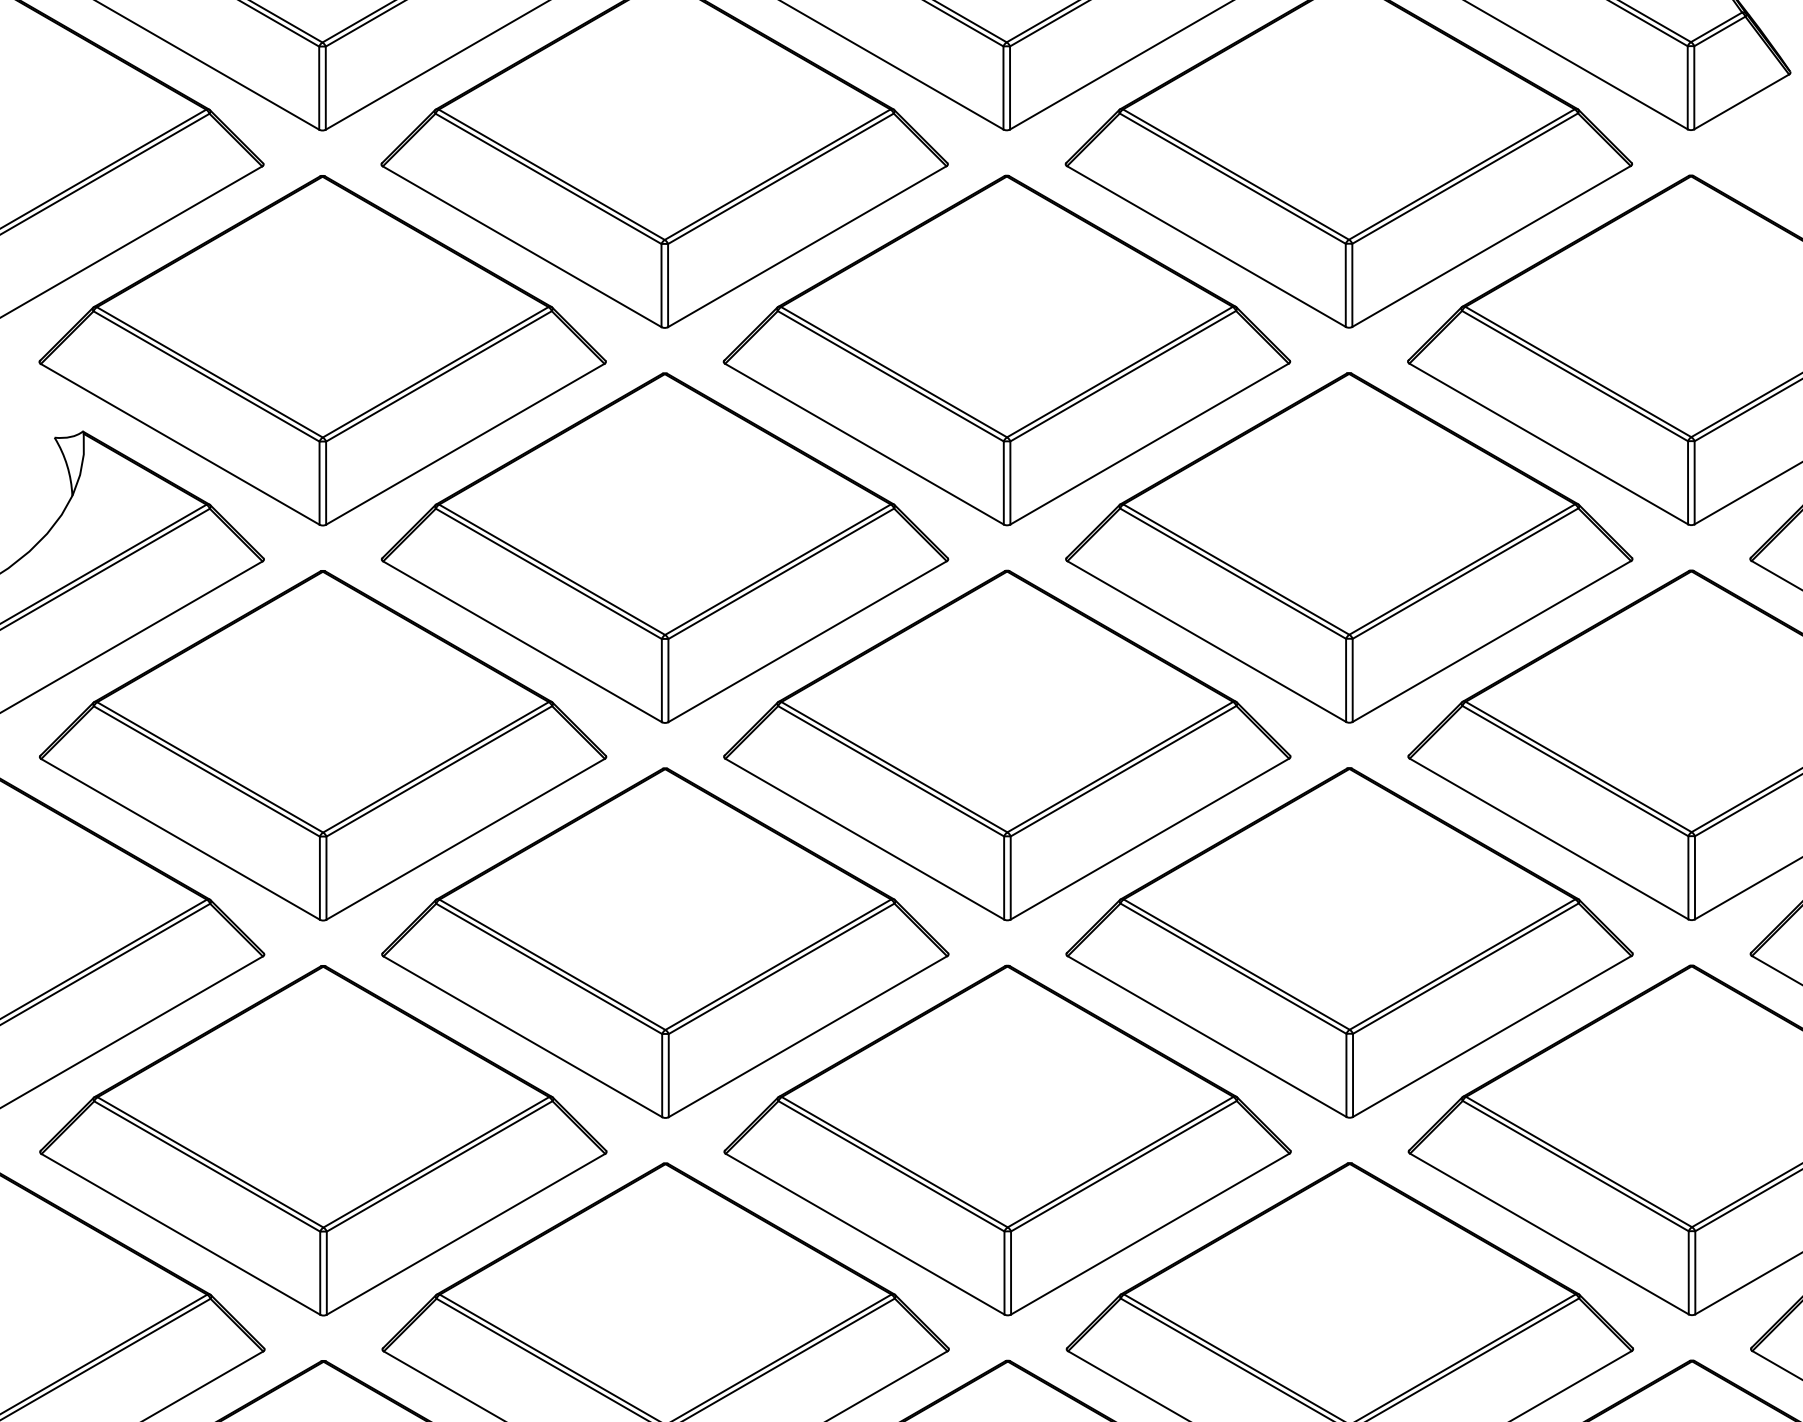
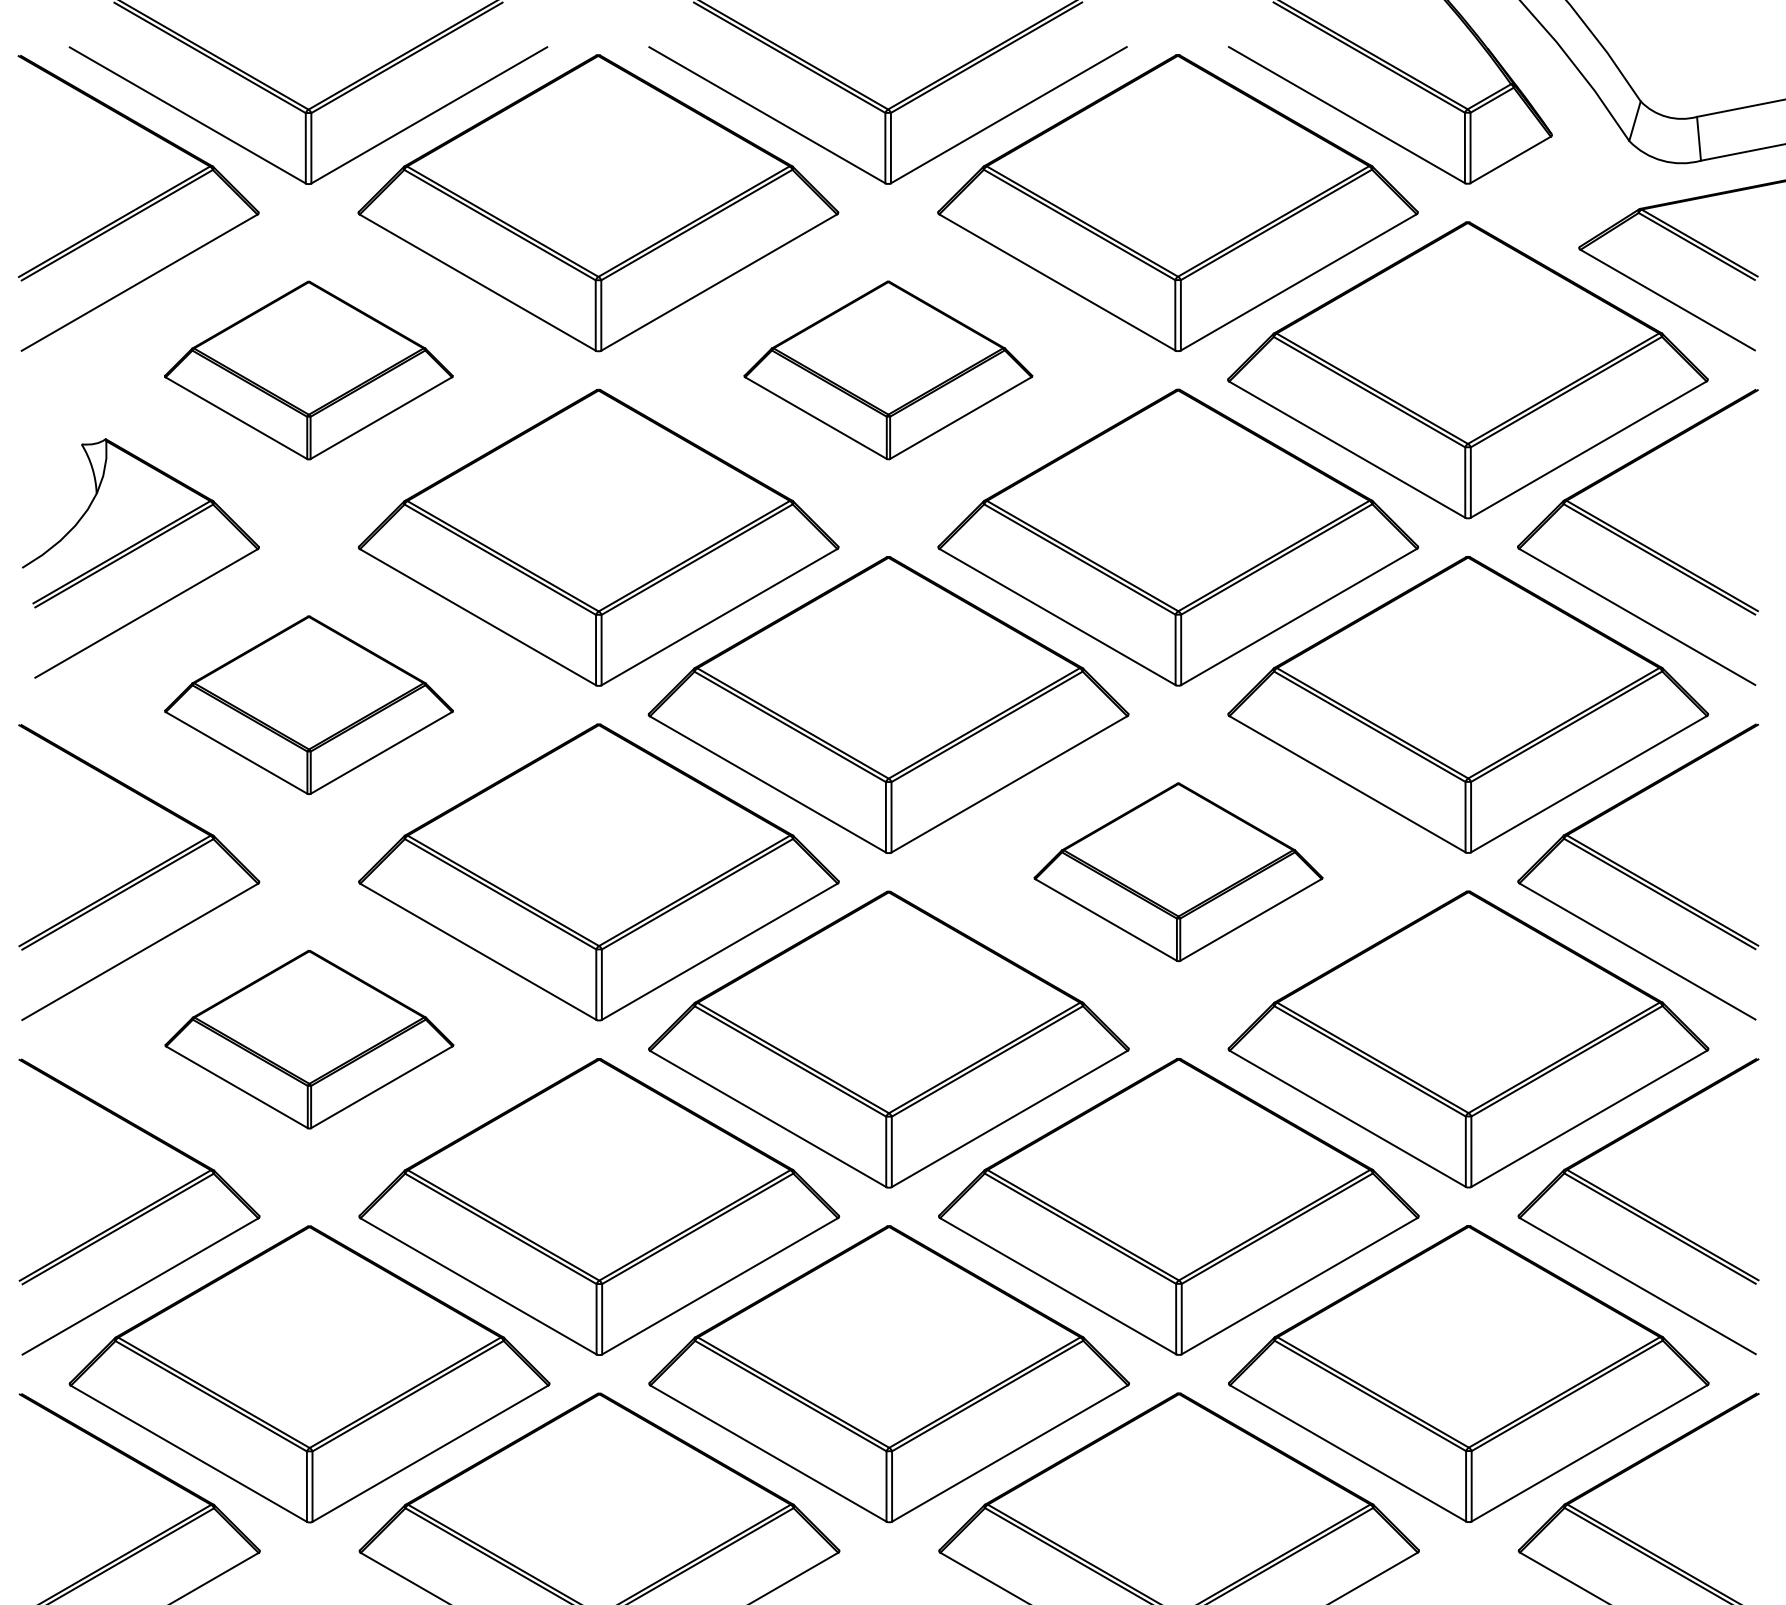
part: (322, 350) -> (308, 370), size x0.6
part: (1007, 350) -> (888, 370), size x0.6
part: (322, 745) -> (308, 705), size x0.6
part: (1349, 943) -> (1178, 872), size x0.6
part: (323, 1140) -> (309, 1039), size x0.6

